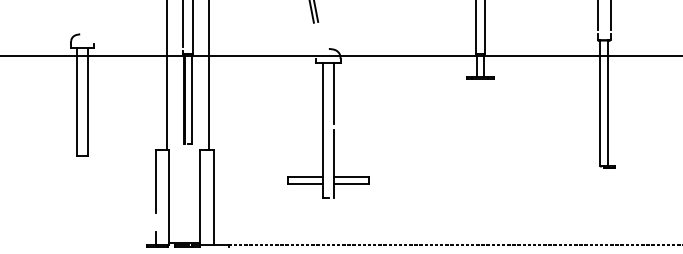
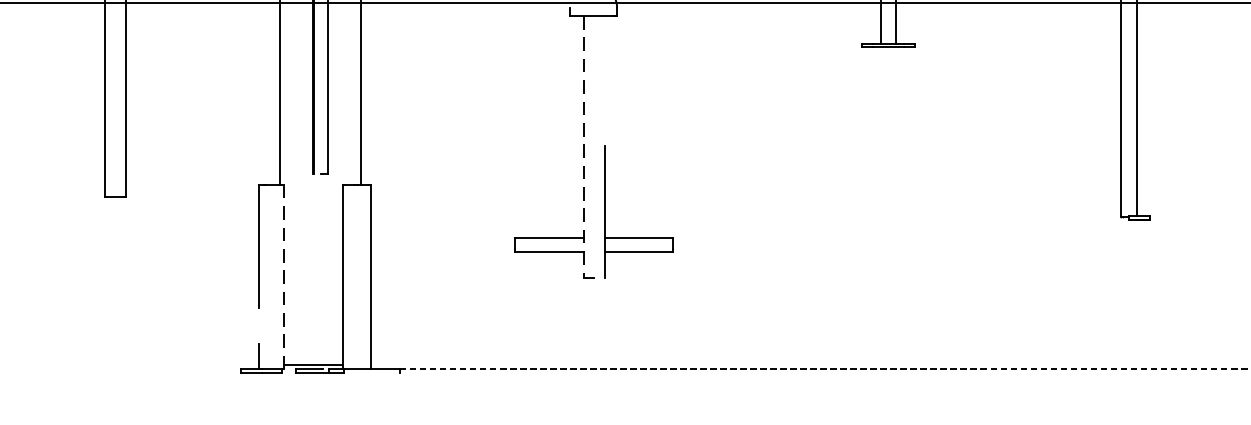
line: (334, 93) -> (605, 75), removed
line: (323, 130) -> (583, 147), solid -> dashed
line: (169, 197) -> (284, 277), solid -> dashed

